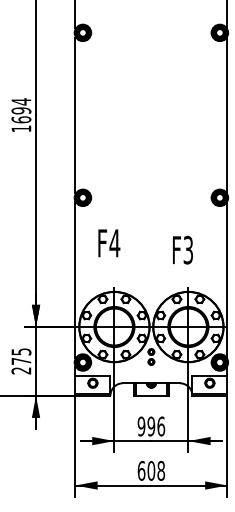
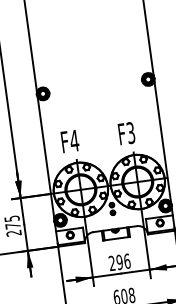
text: (109, 243) -> (70, 141), moved
text: (182, 249) -> (126, 133), moved
text: (141, 426) -> (112, 263), 996 -> 296

